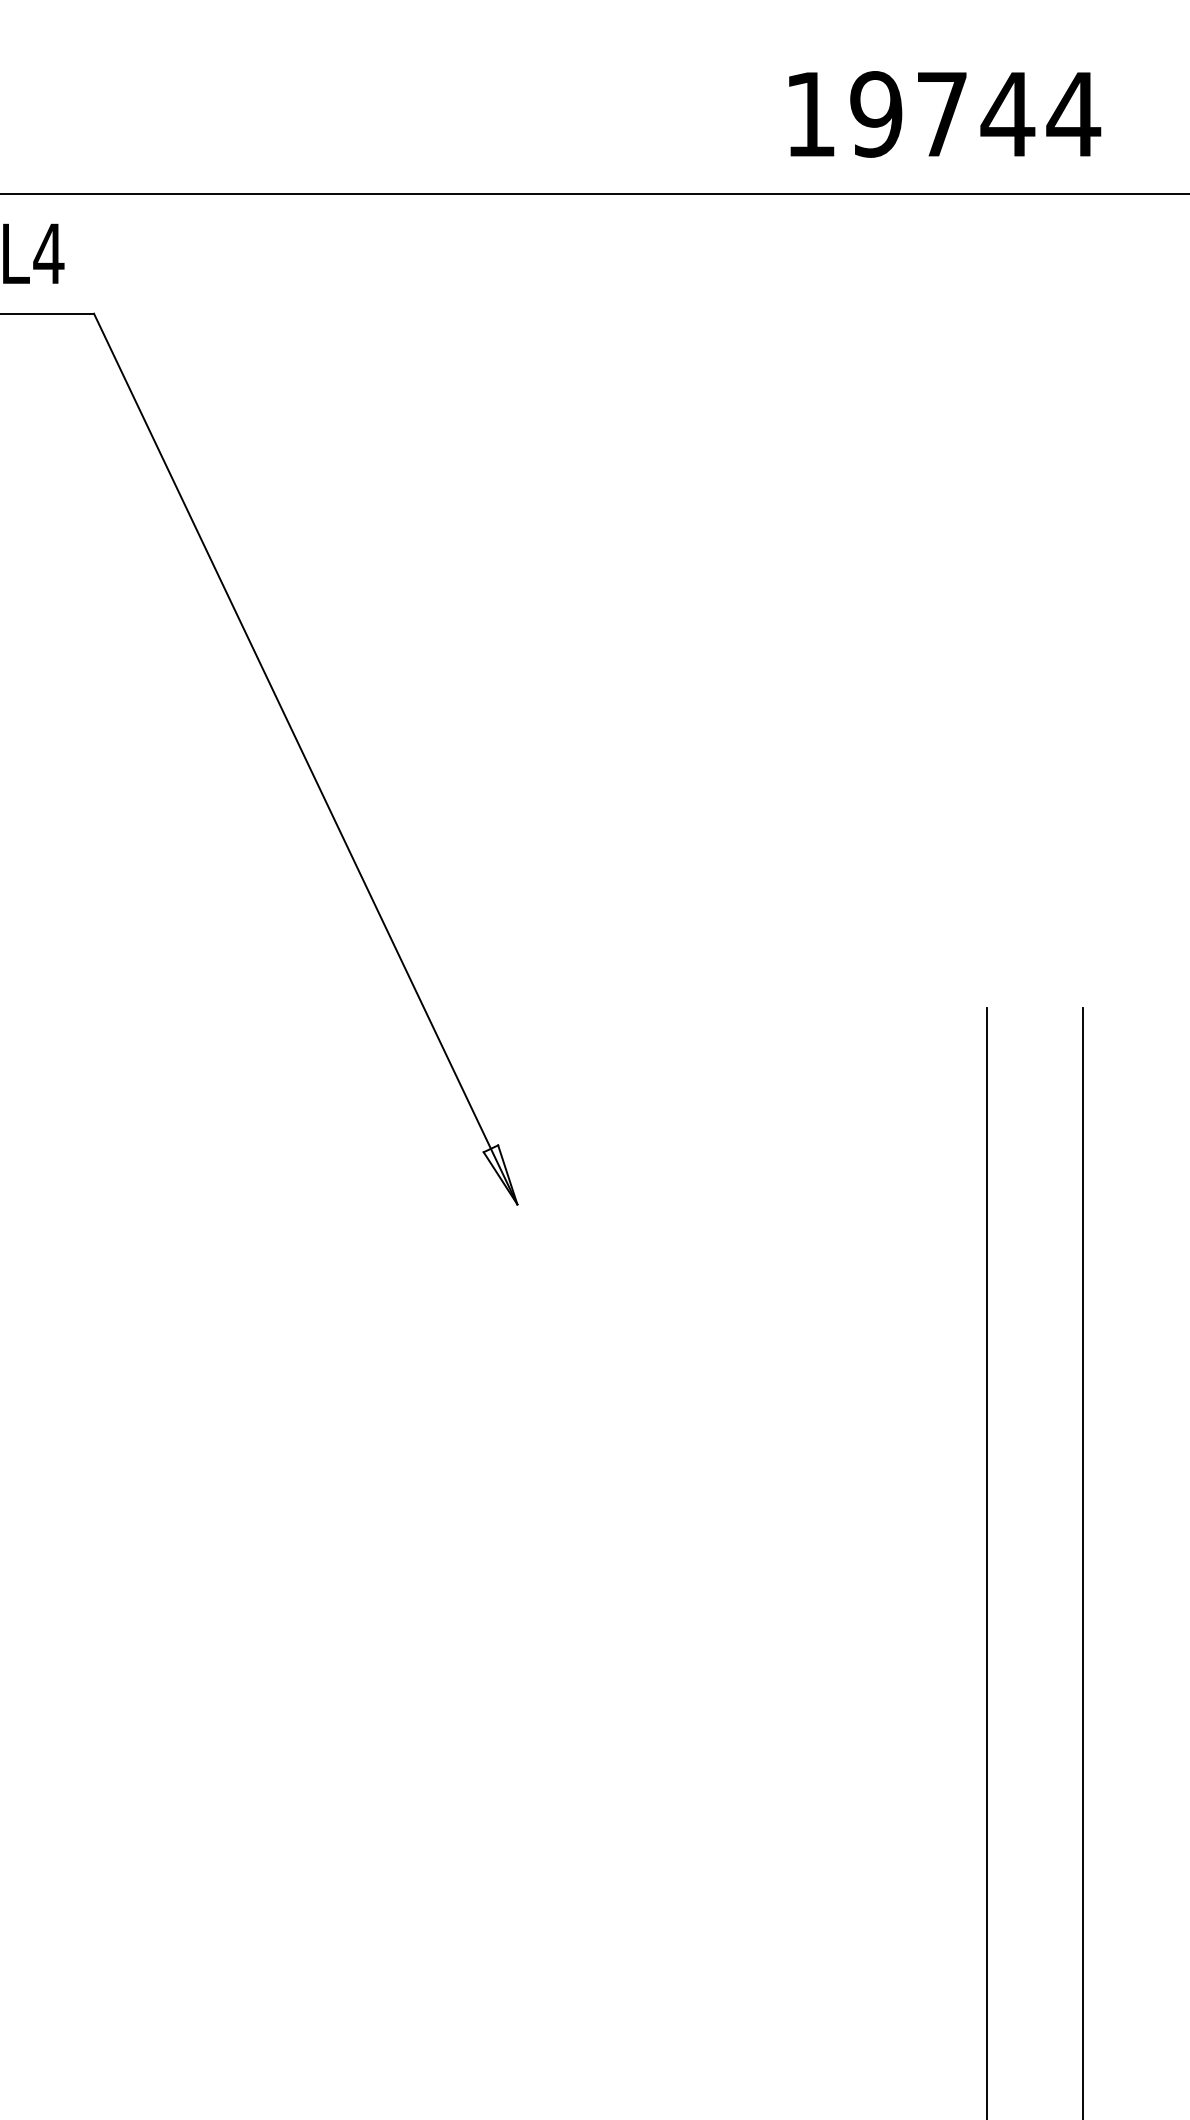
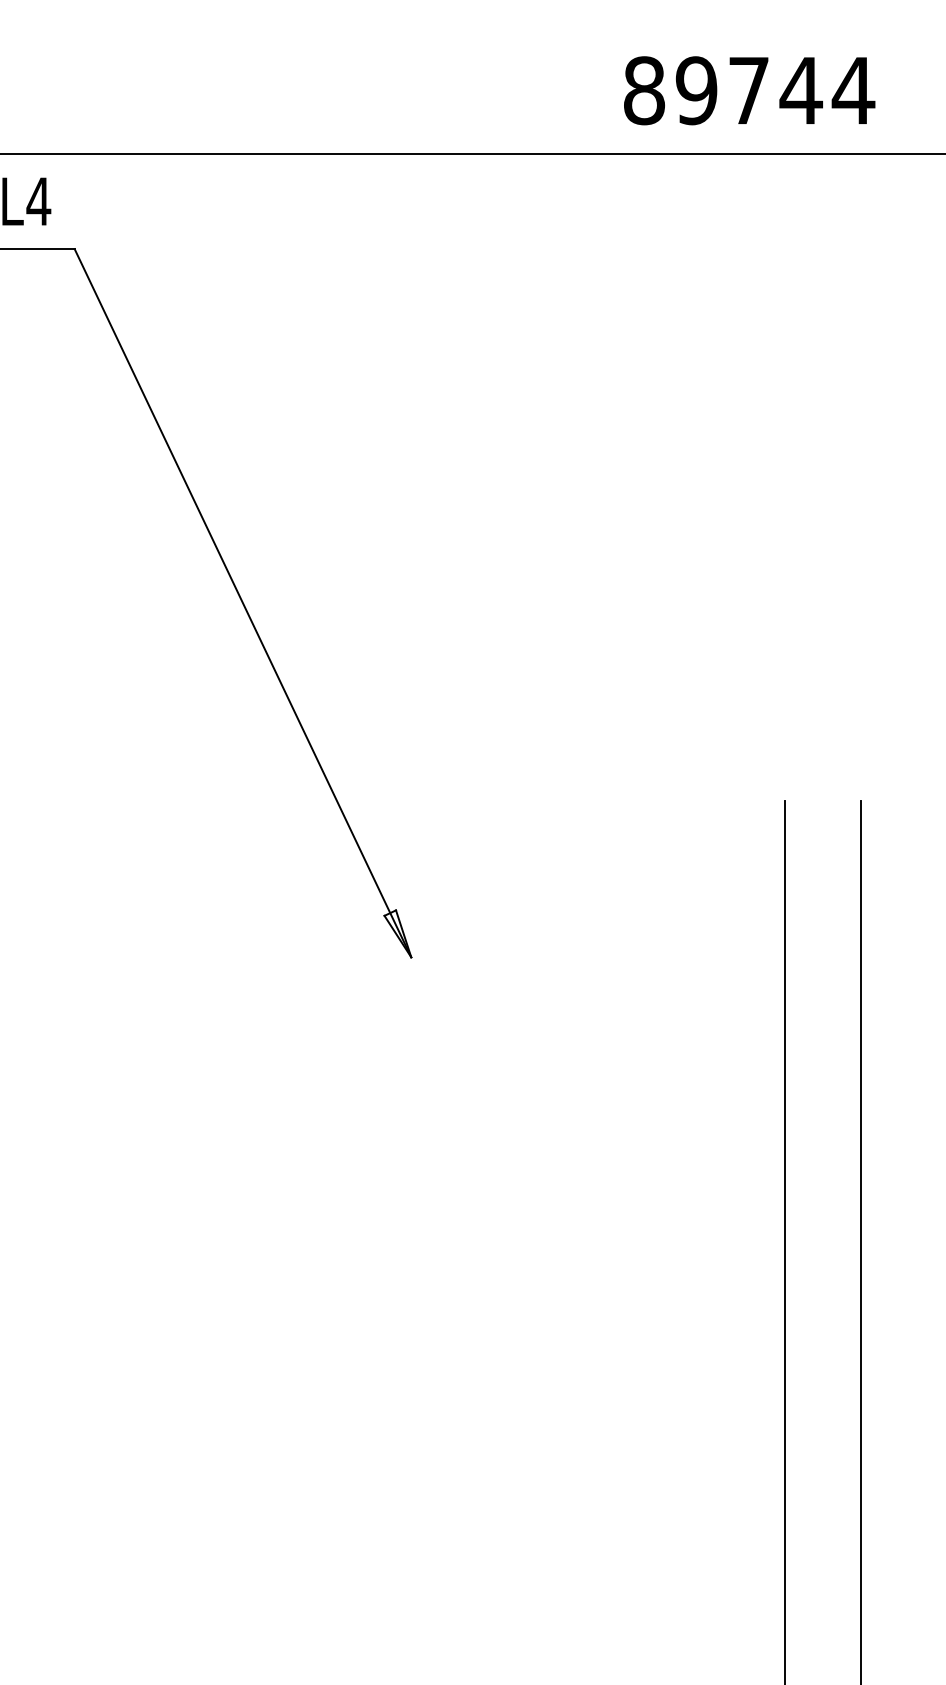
text: (810, 114) -> (644, 90), 19744 -> 89744

